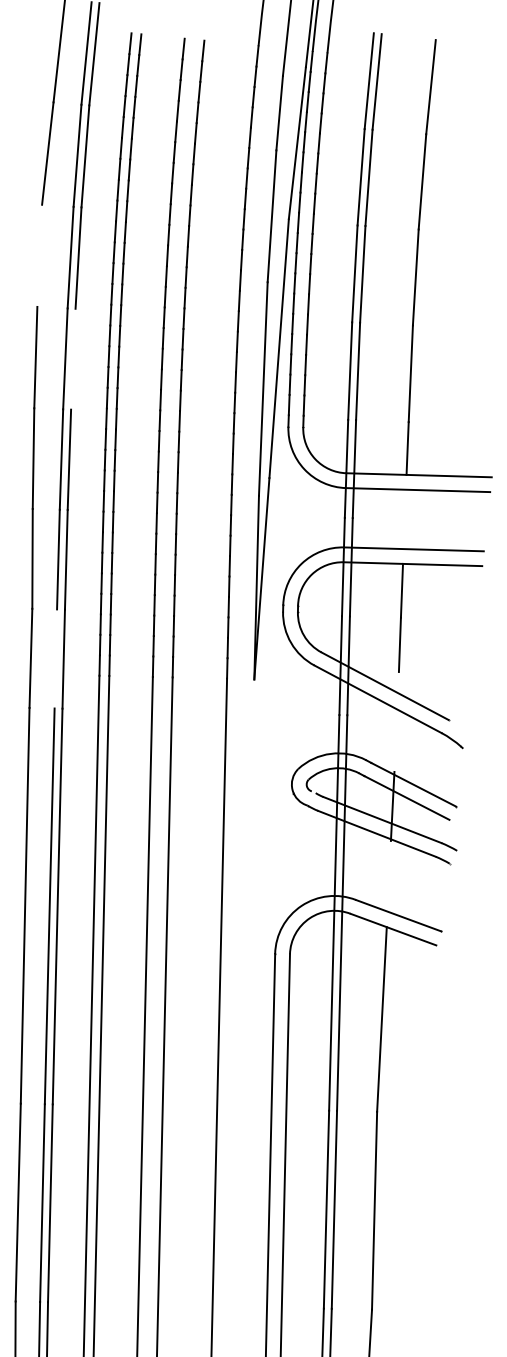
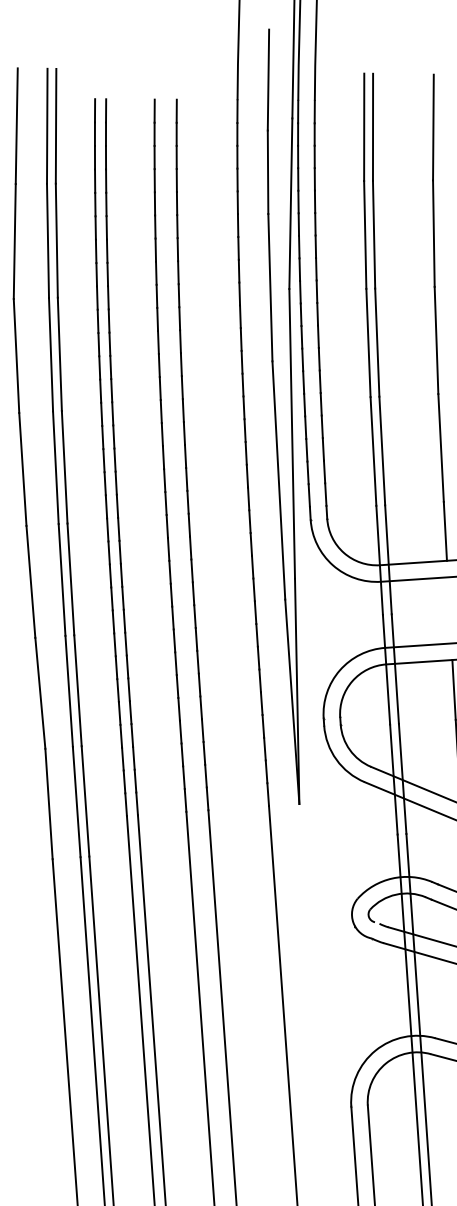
line: (39, 255) -> (16, 355), added
line: (73, 358) -> (64, 466), added
line: (55, 658) -> (76, 801), added

